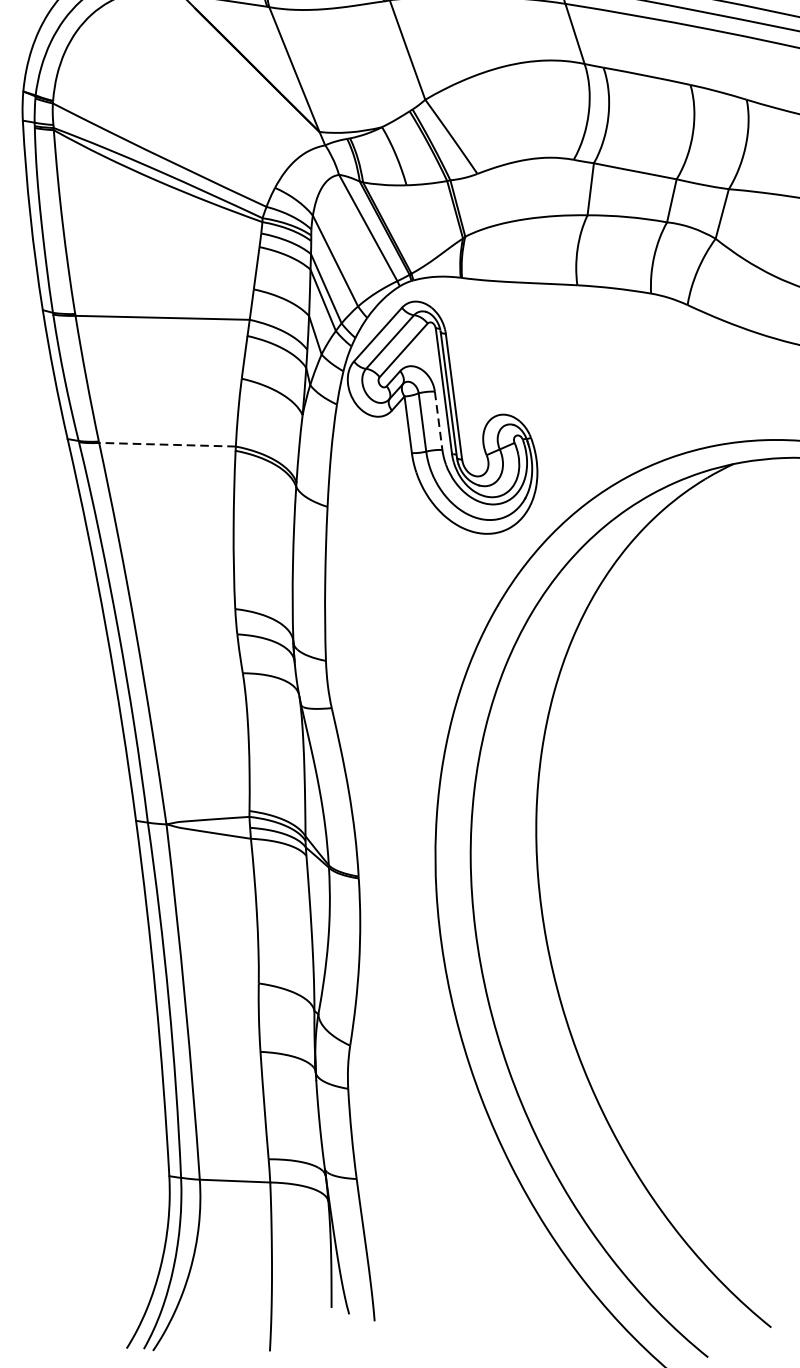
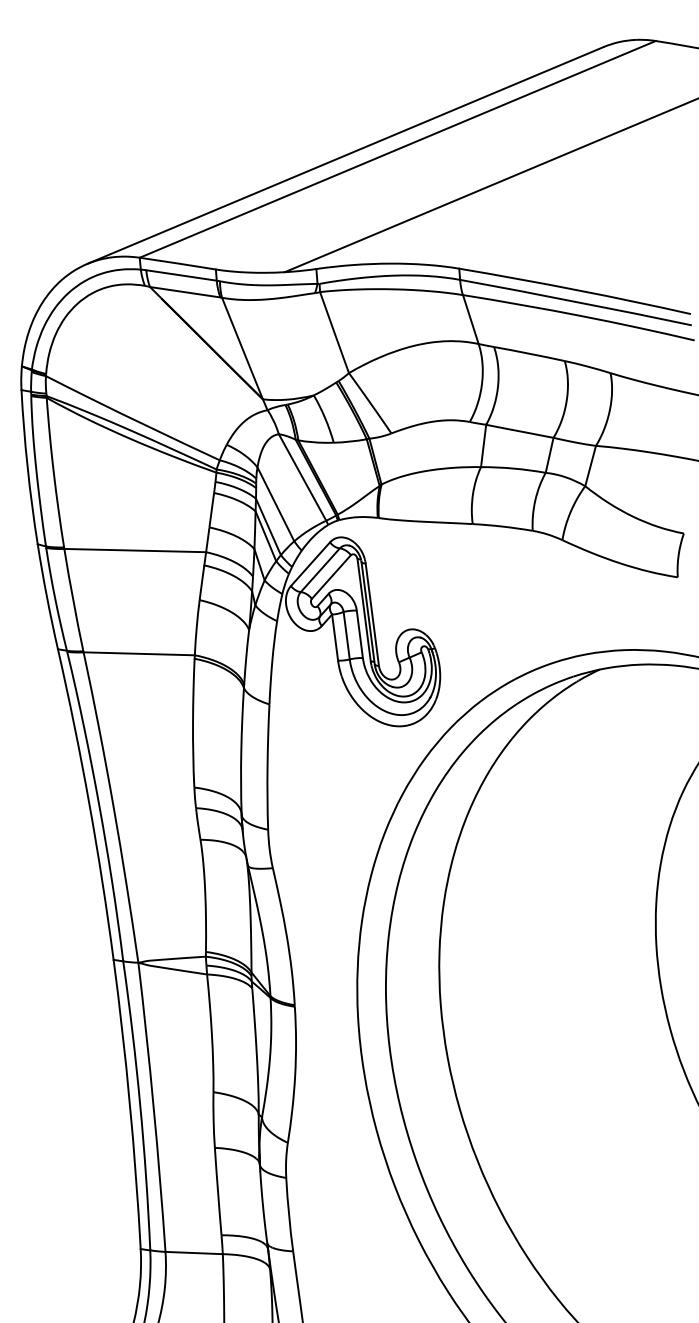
line: (438, 420) -> (359, 634), dashed -> solid
line: (167, 444) -> (139, 653), dashed -> solid

